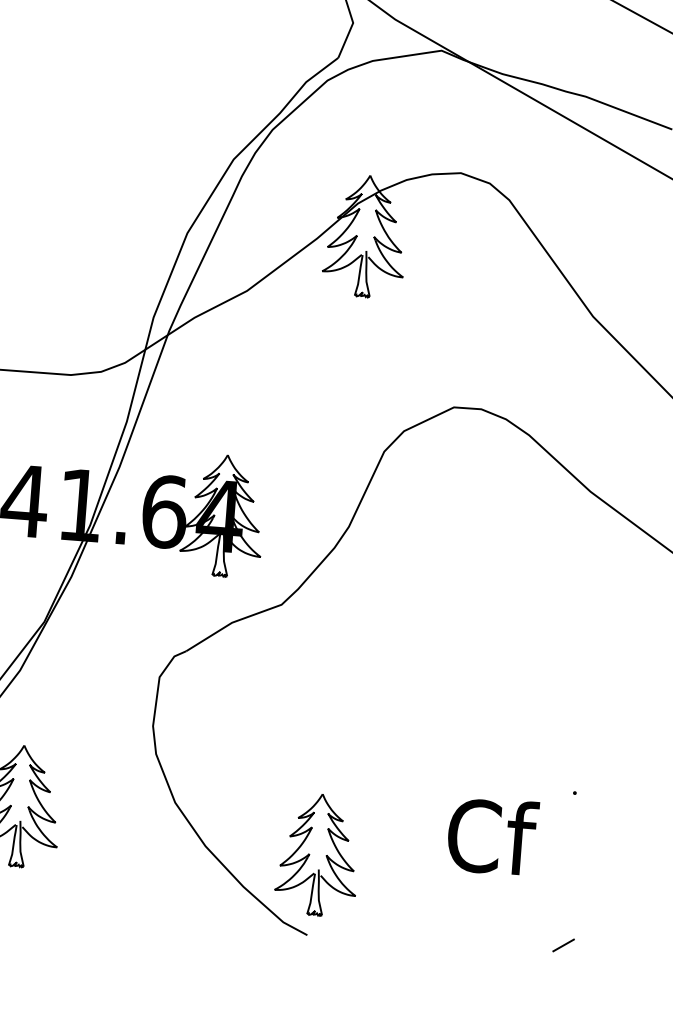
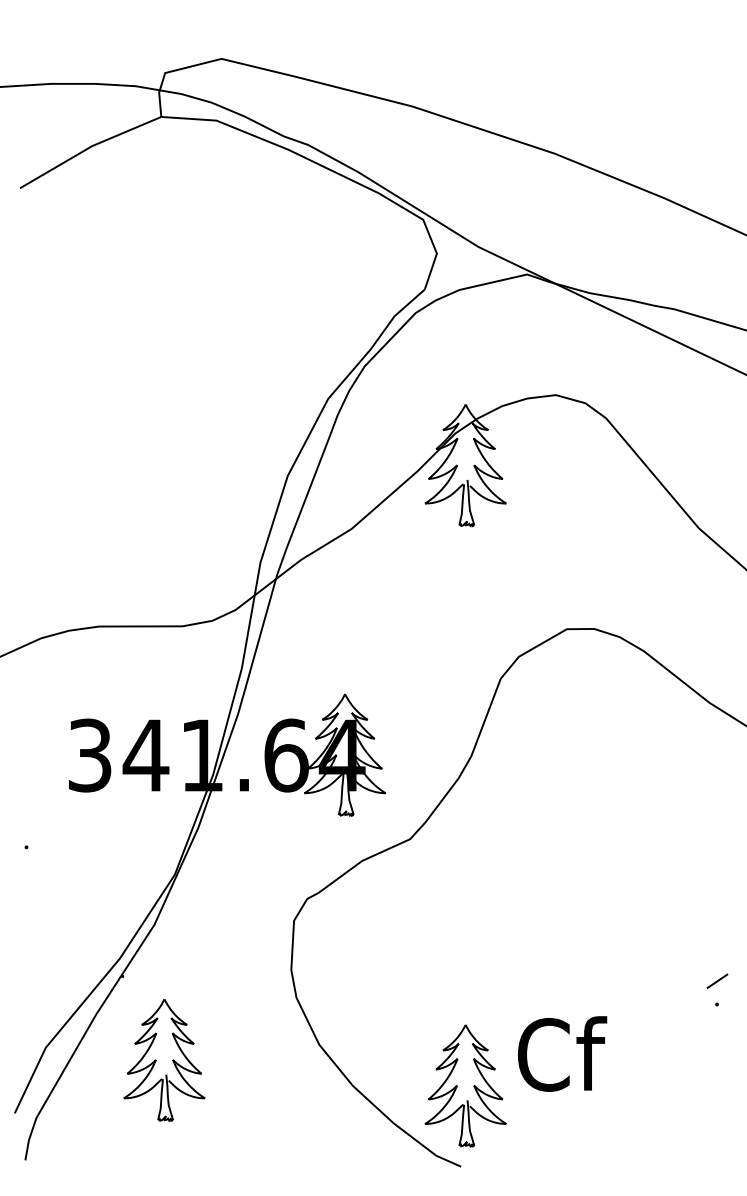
text: (492, 835) -> (562, 1053), moved
line: (563, 944) -> (717, 980), moved

